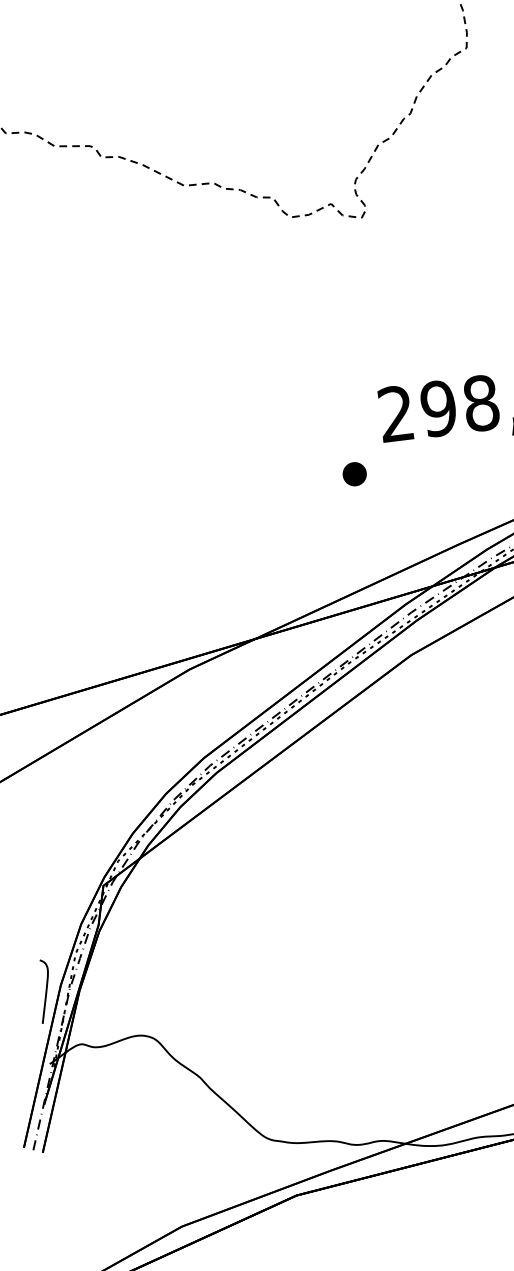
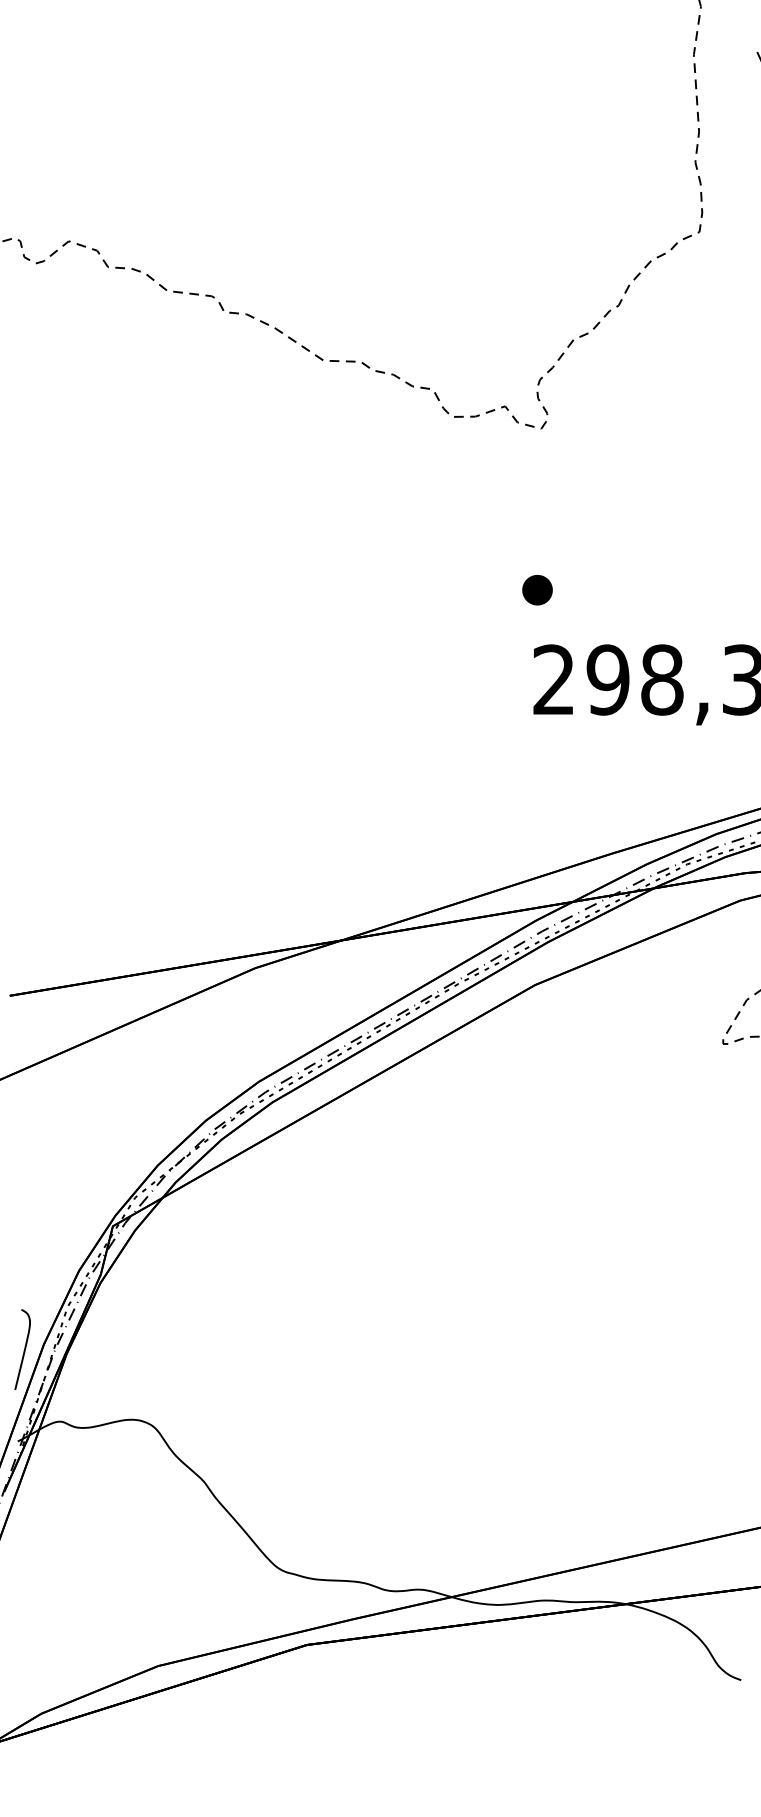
part: (354, 474) -> (537, 590), moved

